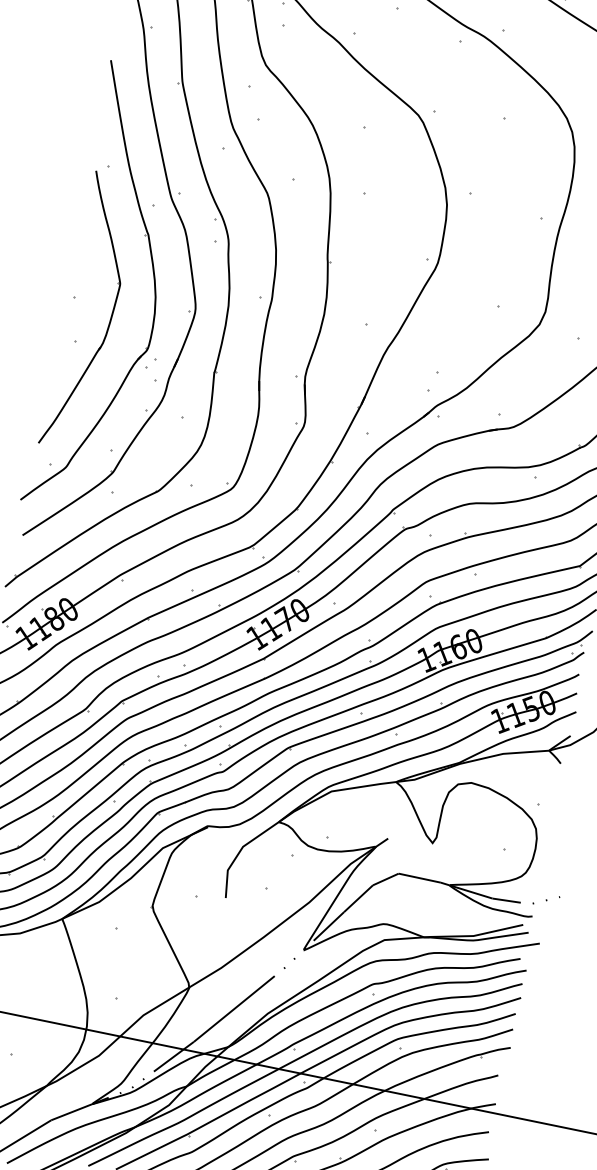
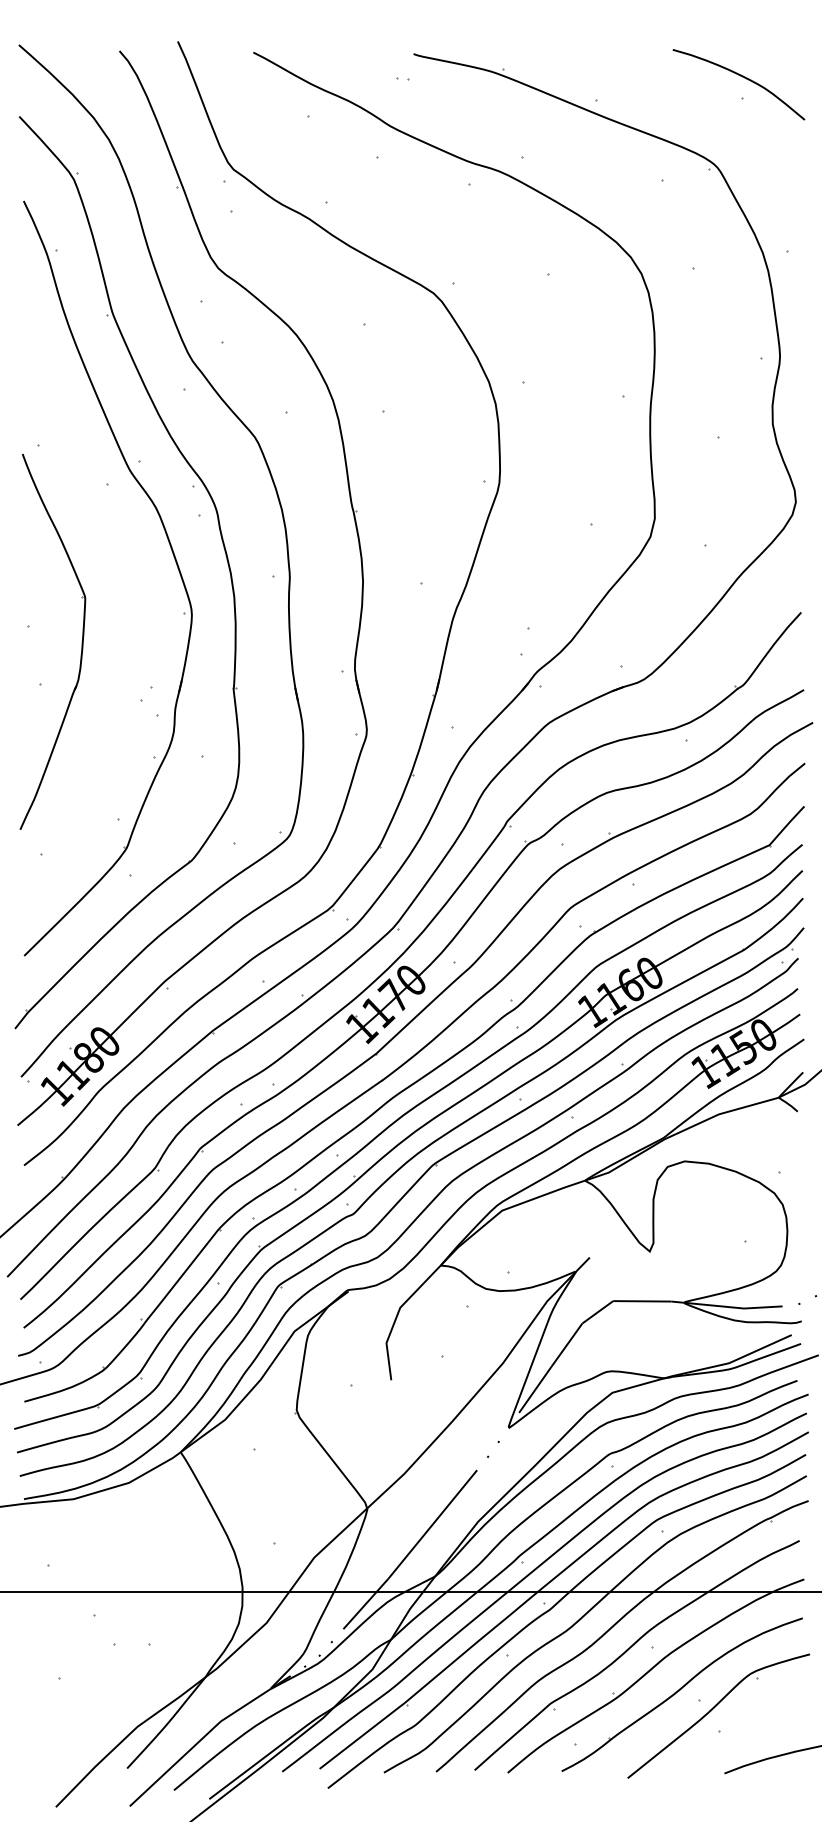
part: (154, 288) -> (131, 594), removed

